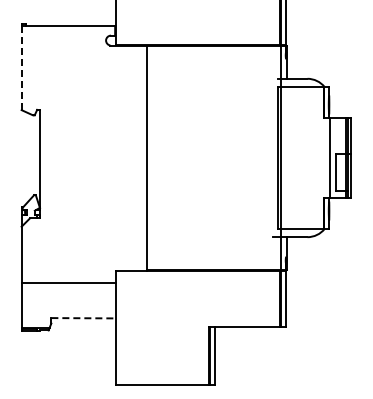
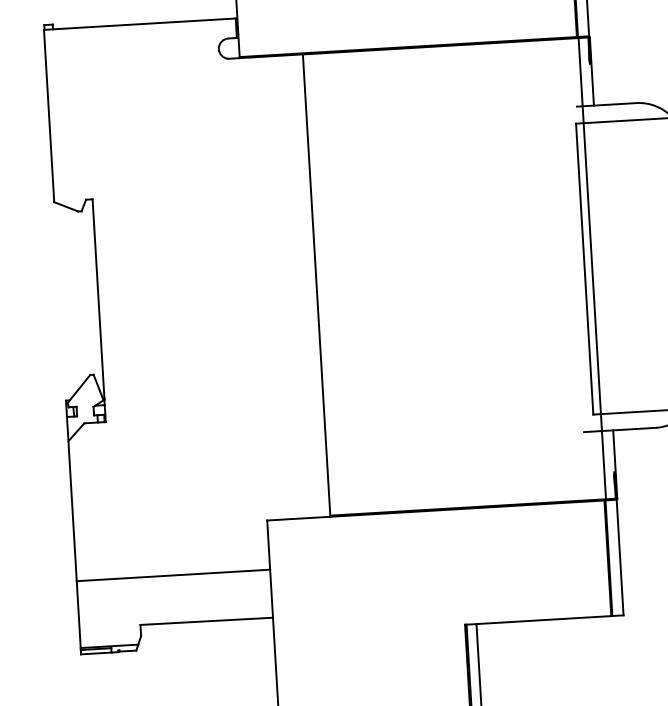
line: (21, 68) -> (48, 116), dashed -> solid
line: (68, 282) -> (172, 574), moved
line: (84, 318) -> (208, 621), dashed -> solid

